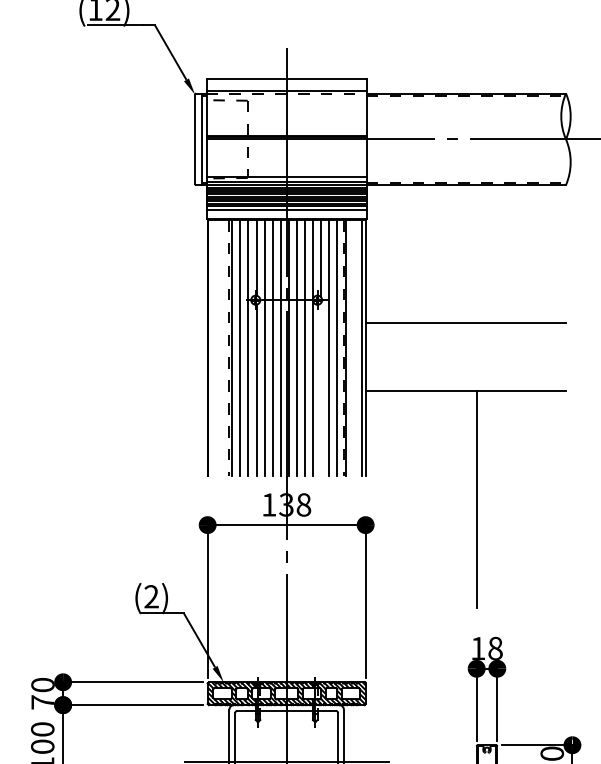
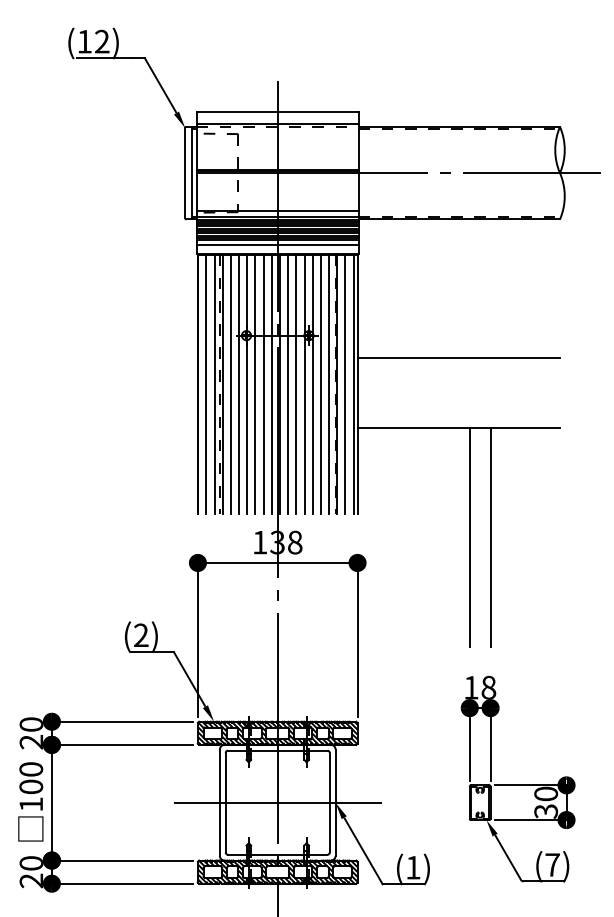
line: (216, 347) -> (206, 383), added
line: (224, 347) -> (214, 383), added
line: (353, 347) -> (345, 383), added
line: (321, 389) -> (312, 425), added
line: (497, 498) -> (490, 536), added
text: (42, 701) -> (31, 741), 70 -> 20

